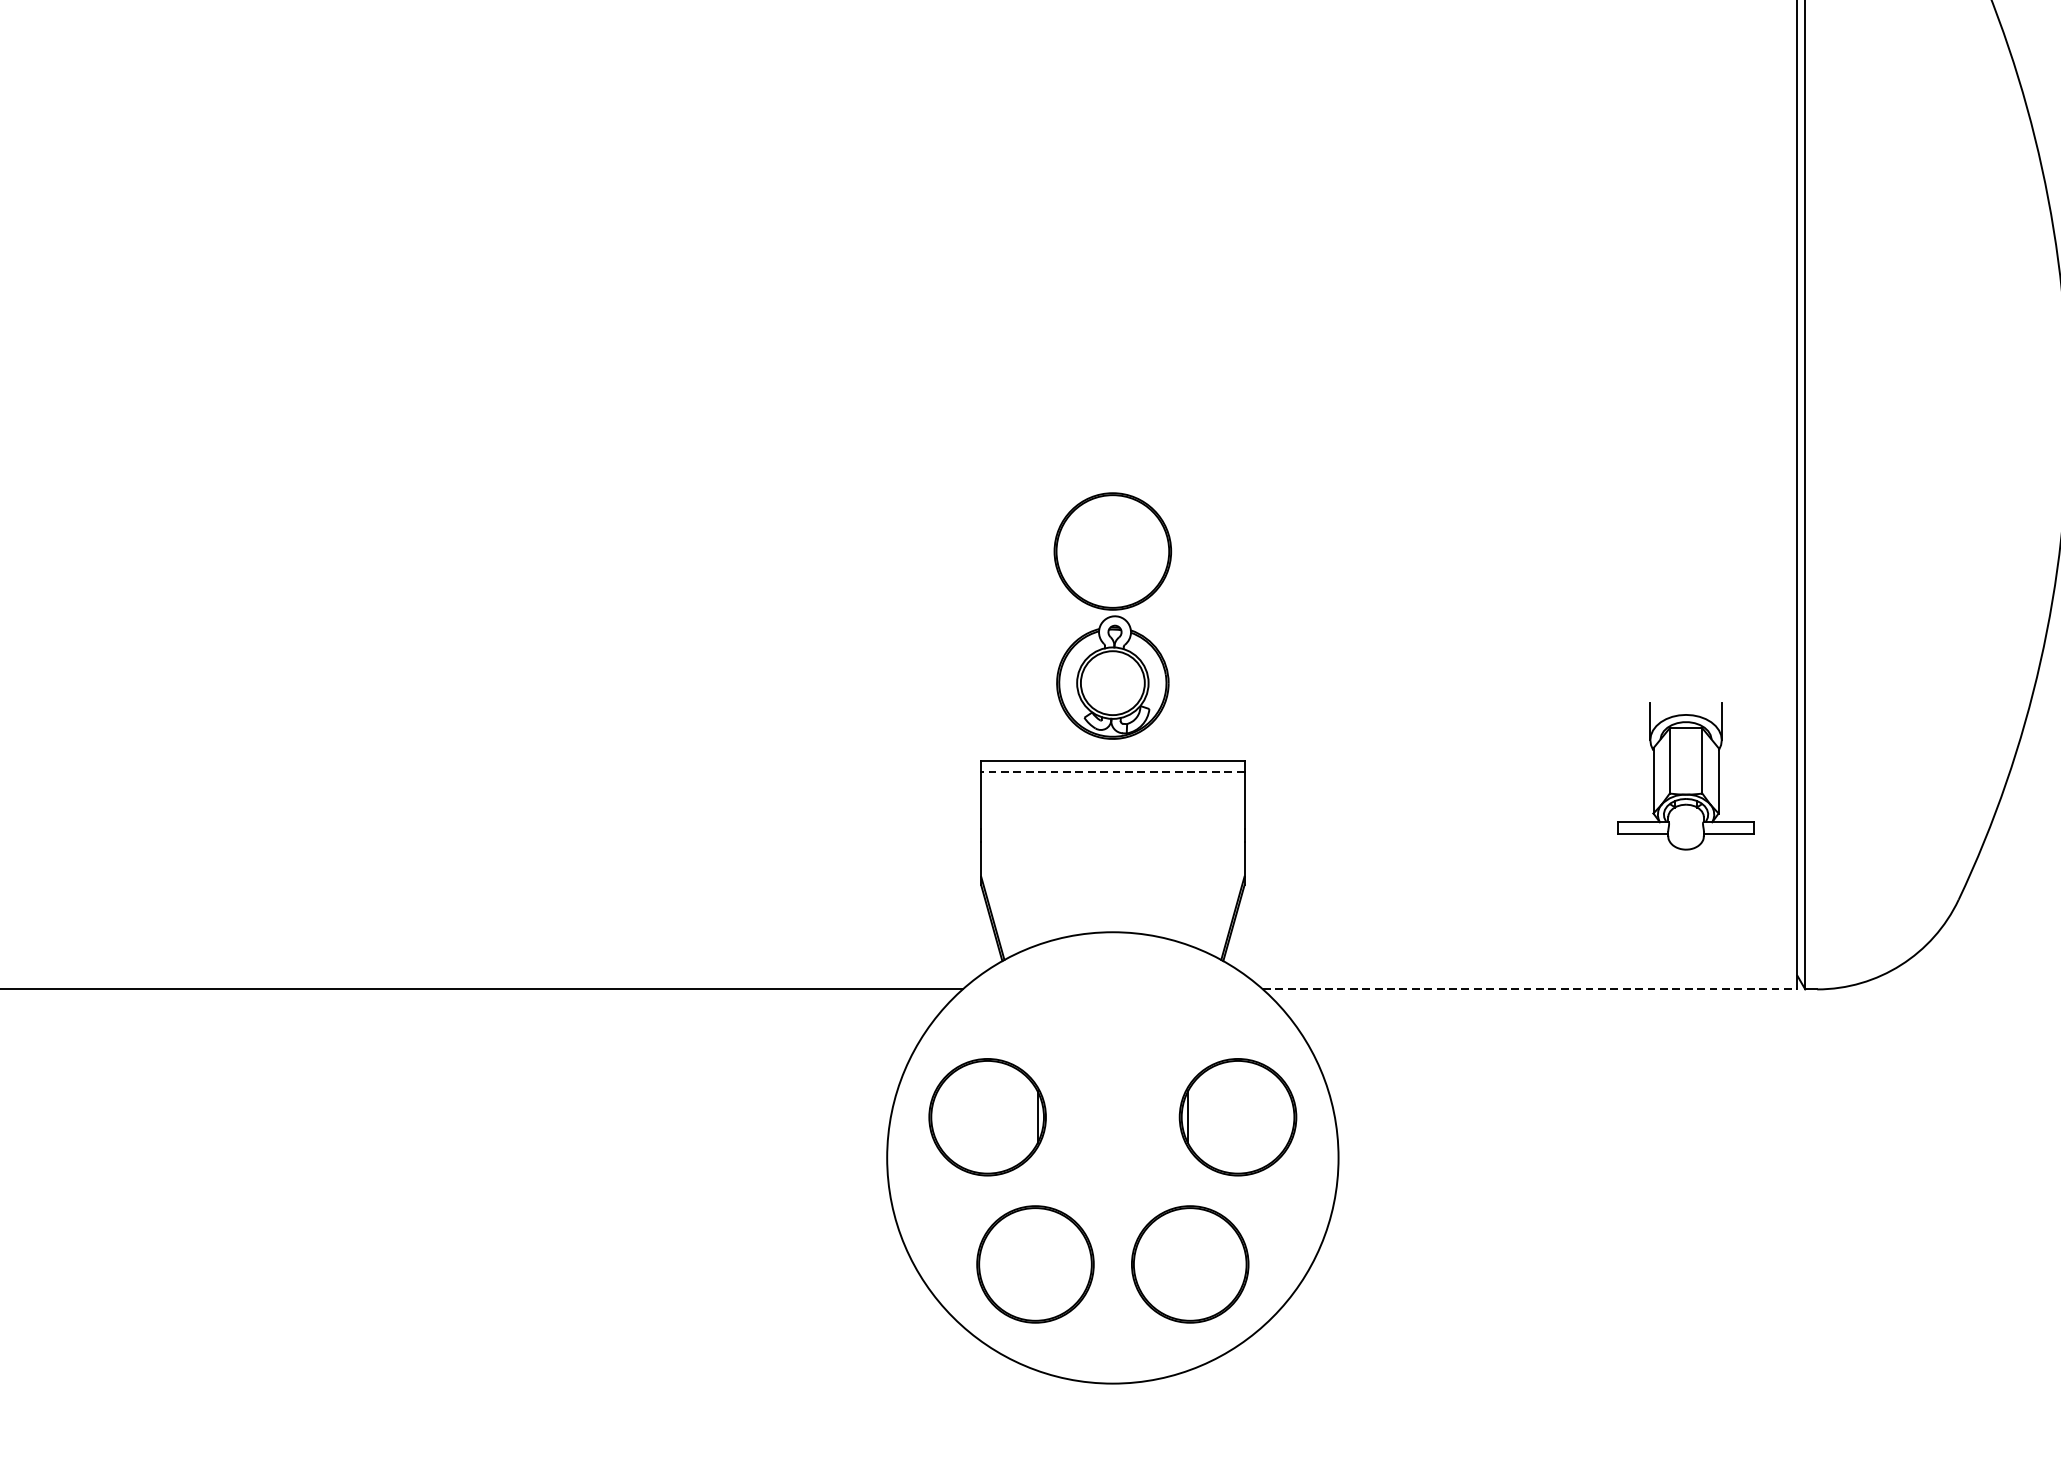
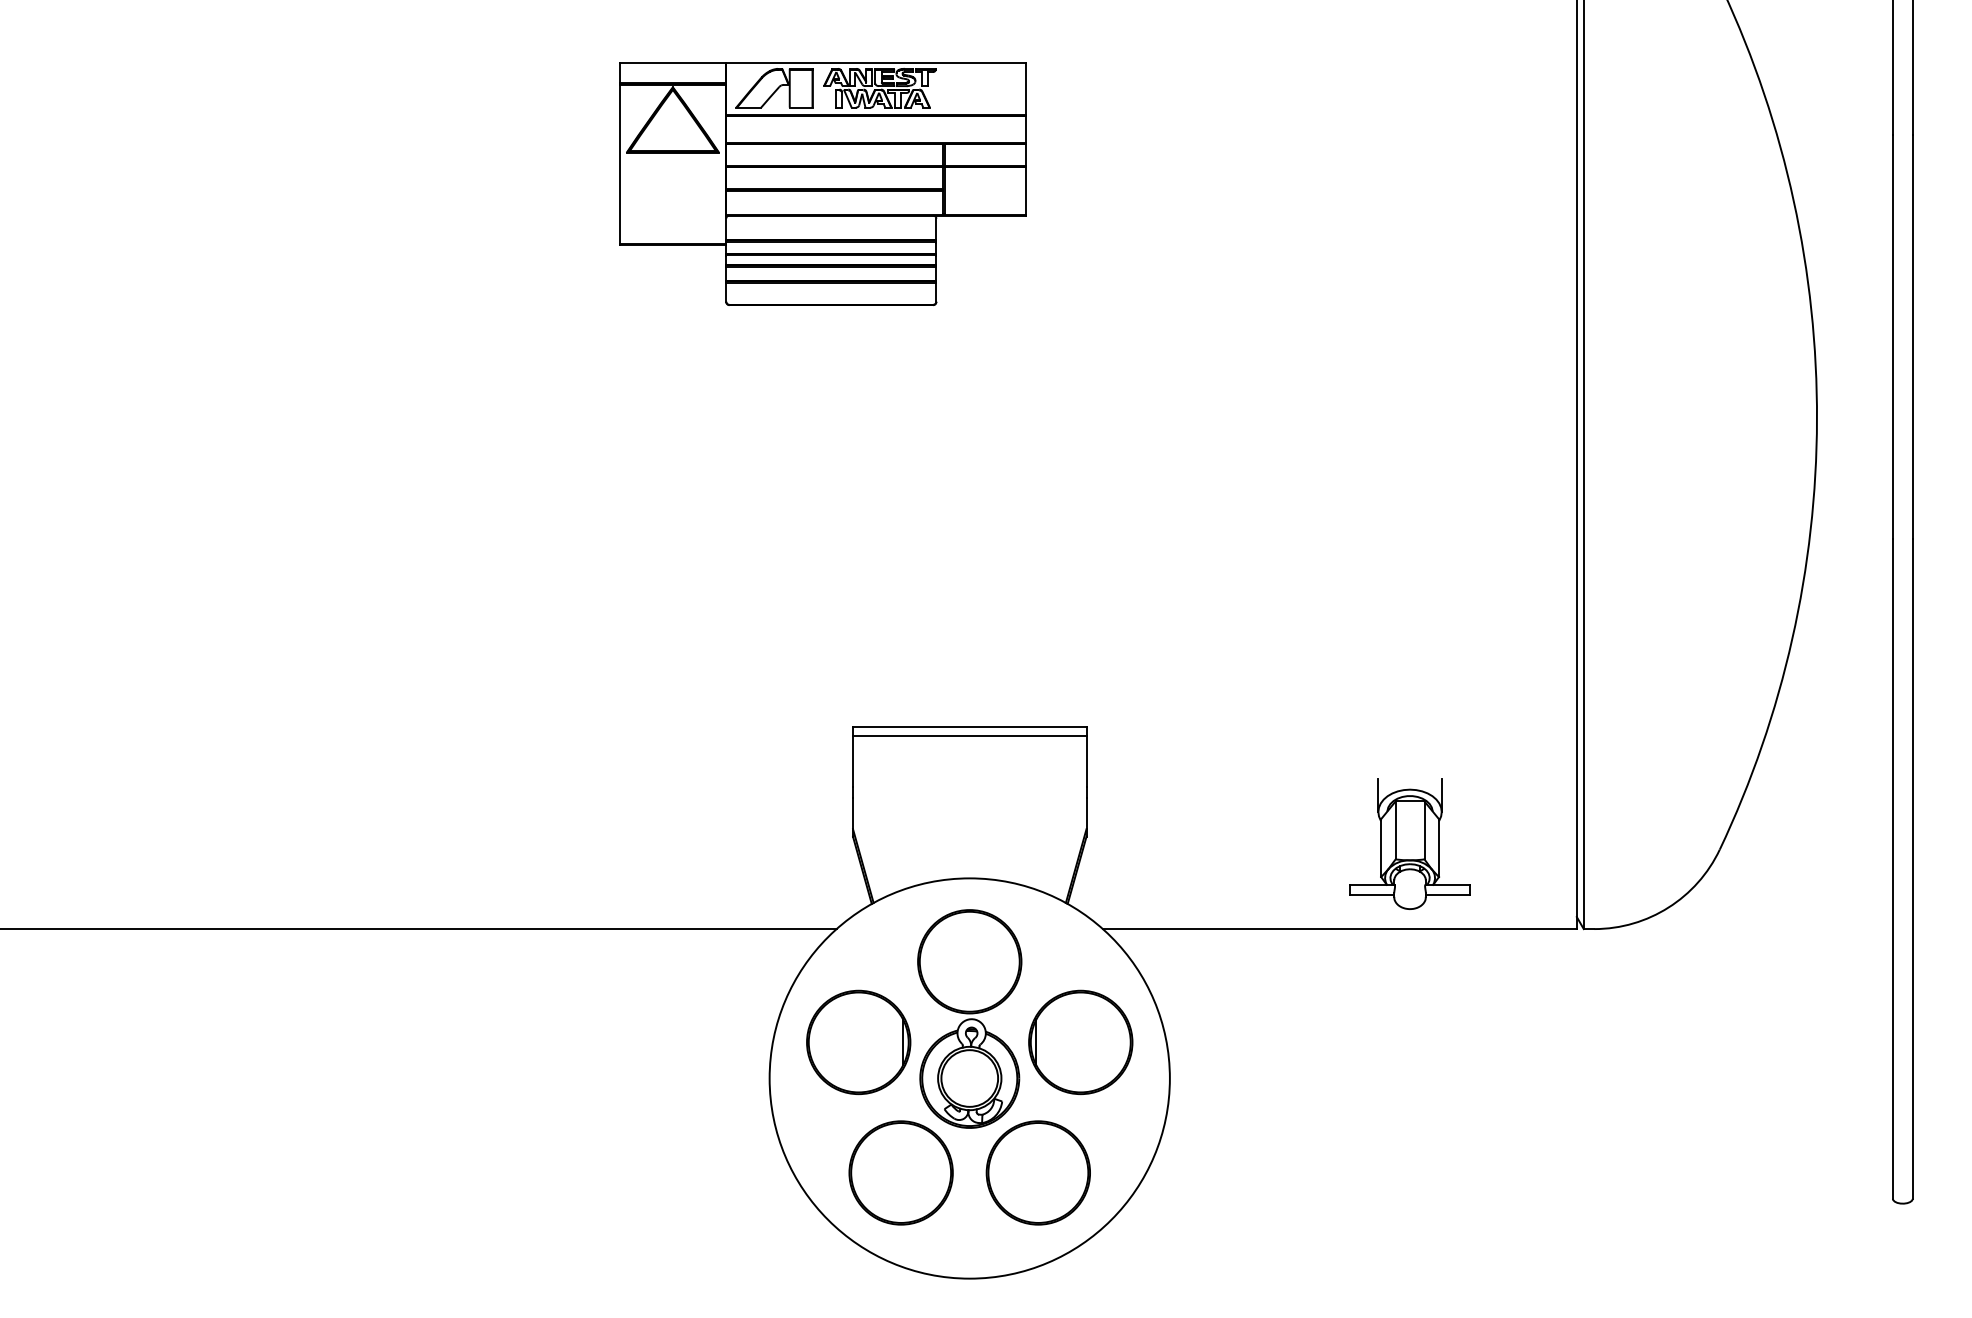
part: (946, 148) -> (822, 183), added
part: (1112, 615) -> (969, 1018), moved
line: (1112, 772) -> (969, 736), dashed -> solid
part: (1685, 775) -> (1409, 843), moved
line: (1529, 989) -> (1339, 929), dashed -> solid

